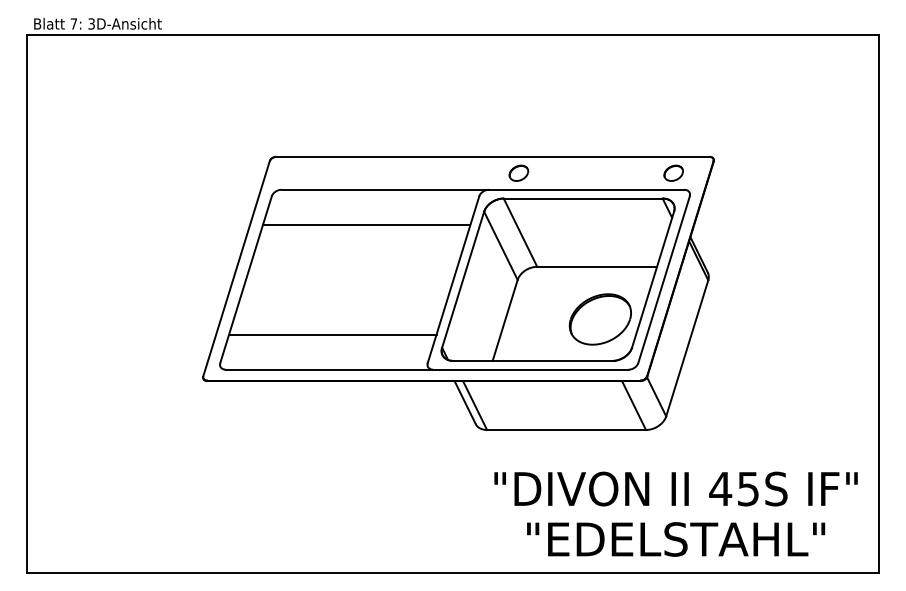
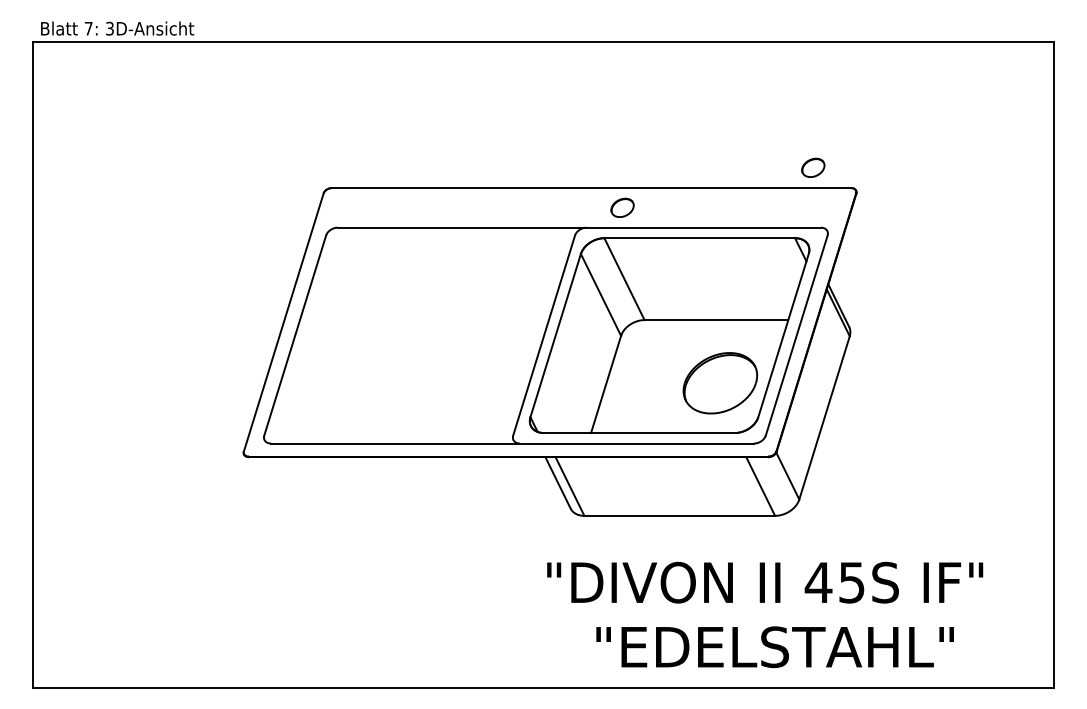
part: (673, 172) -> (813, 167), moved
line: (366, 224) -> (439, 269), removed
line: (332, 334) -> (398, 401), removed
text: (676, 488) -> (765, 582), moved
text: (675, 539) -> (774, 647), moved

